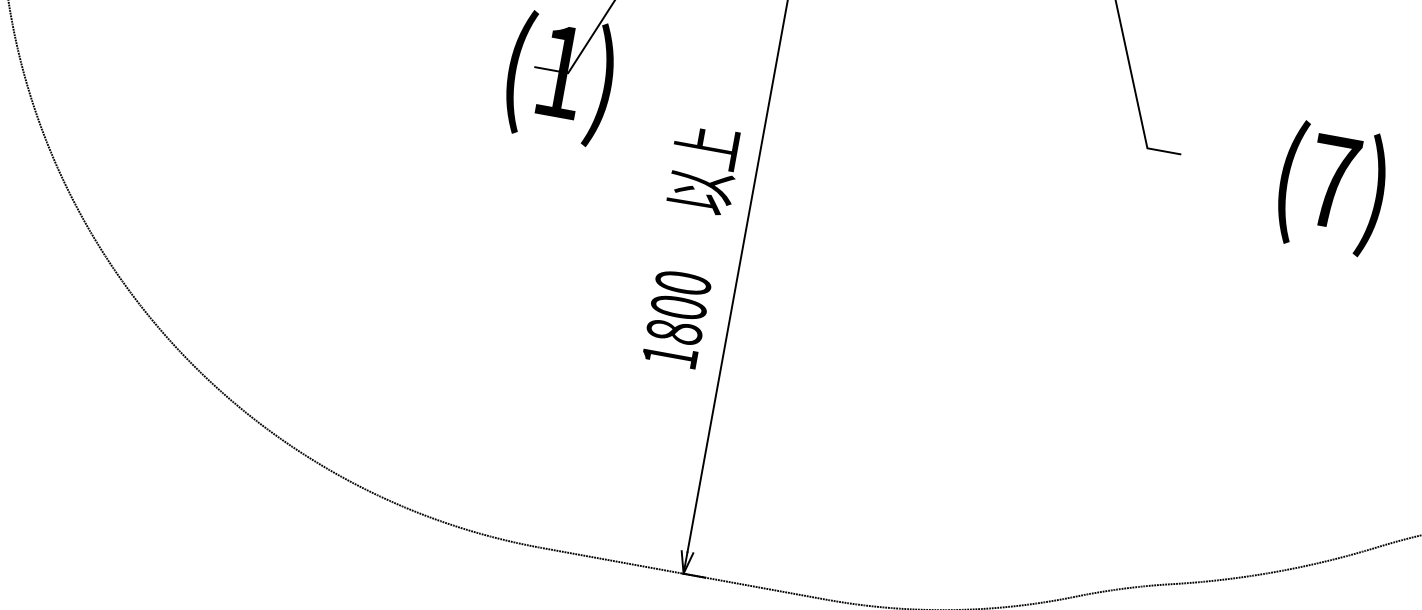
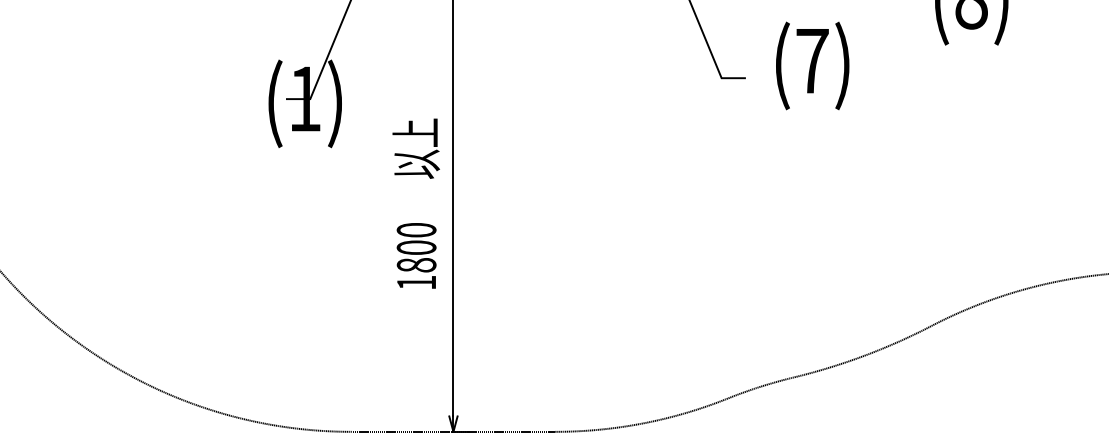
text: (1331, 187) -> (812, 65), moved

